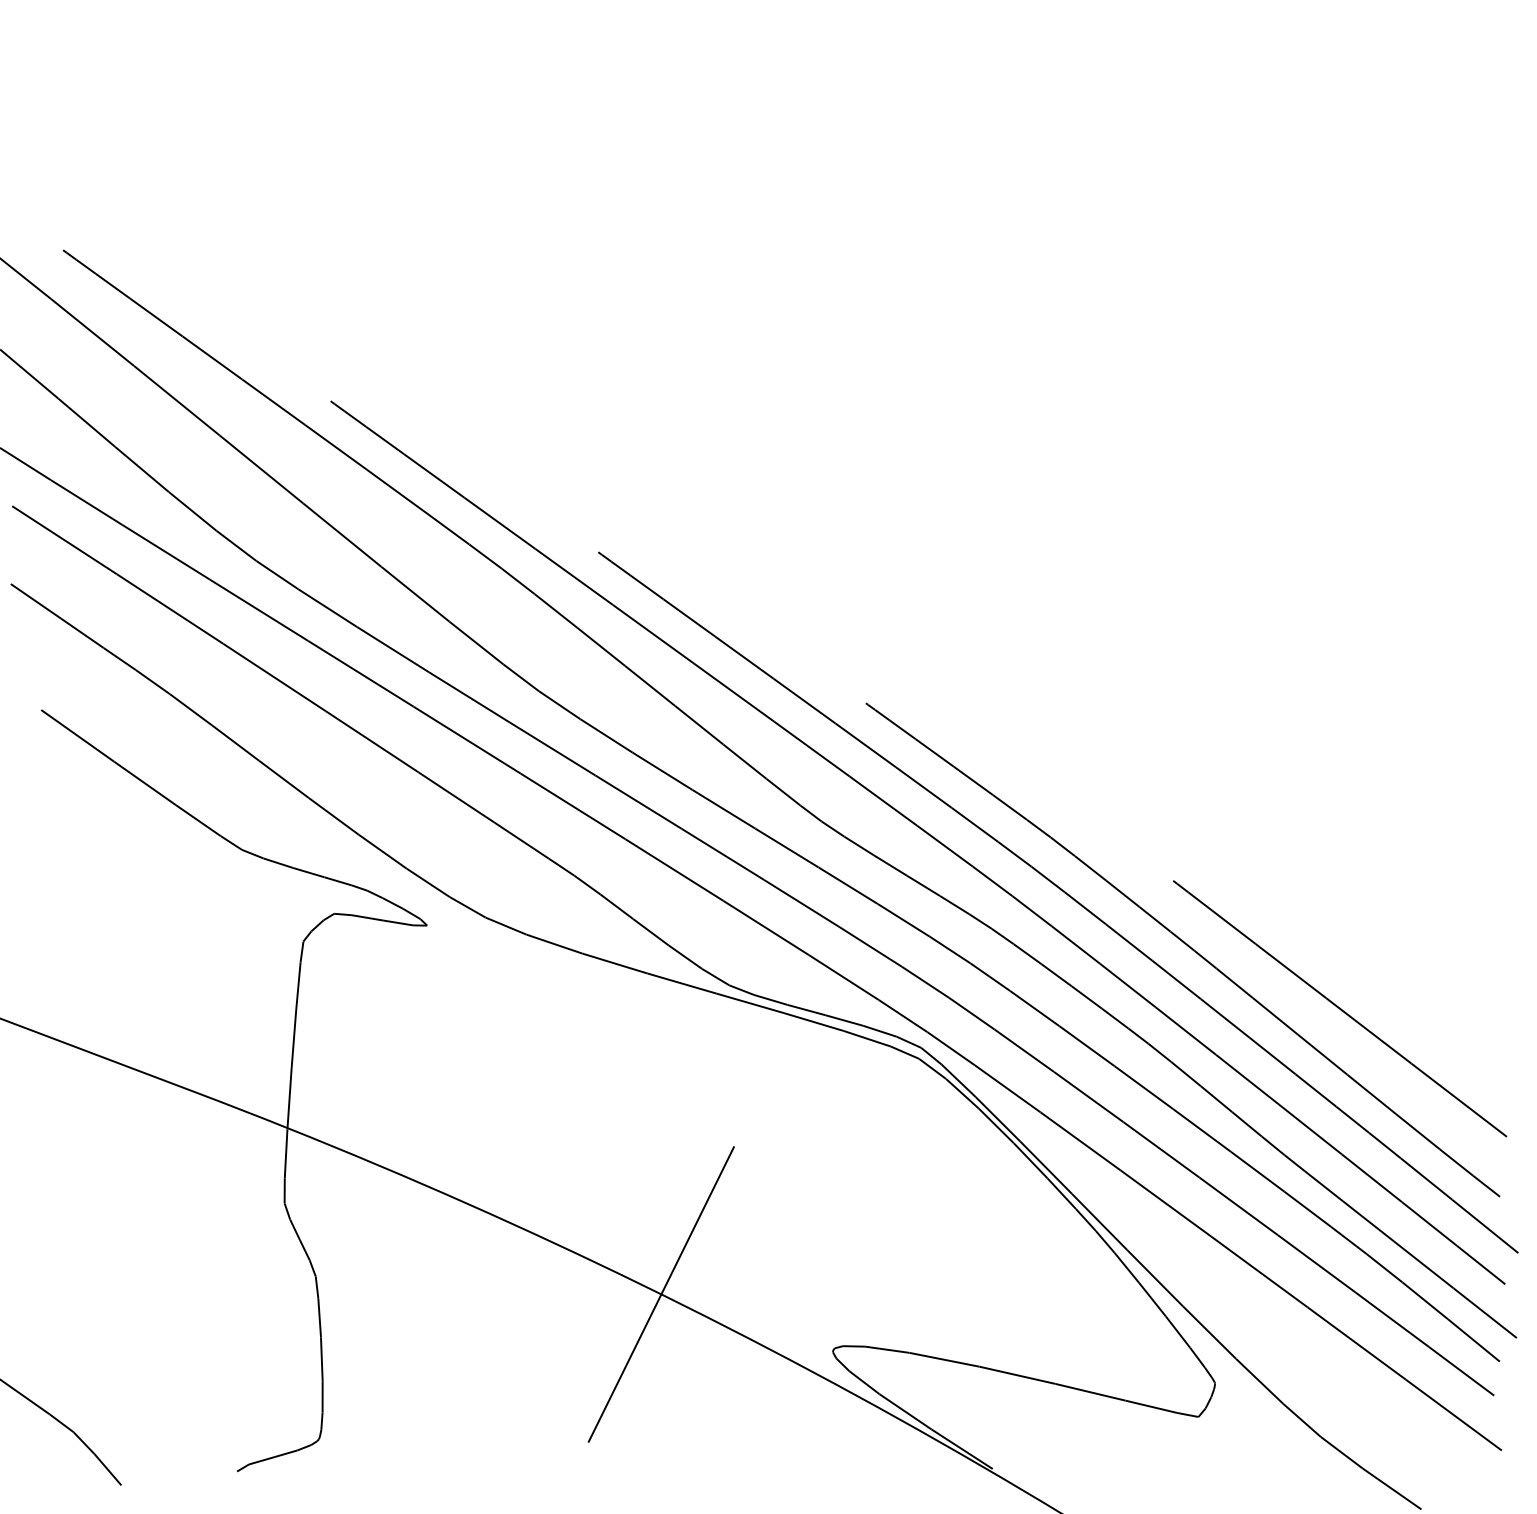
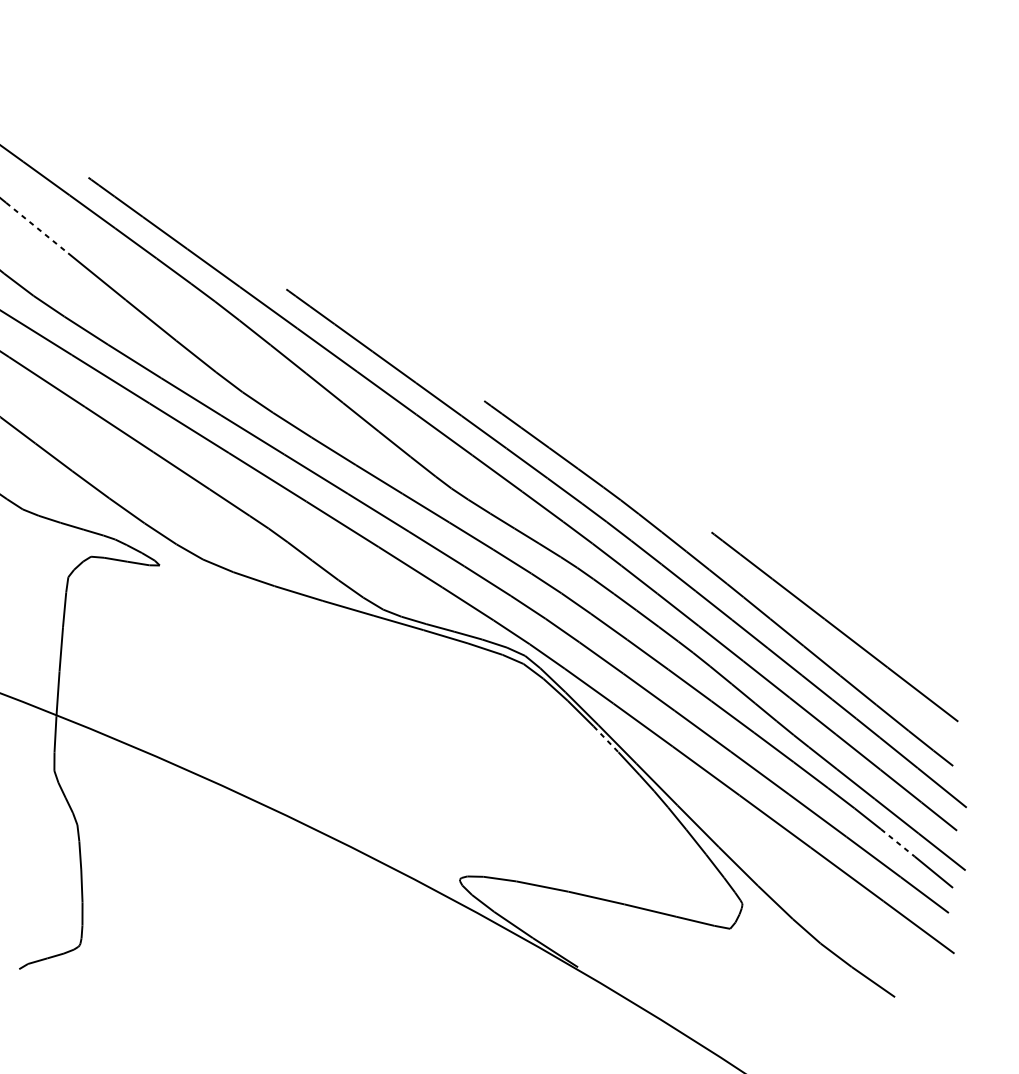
line: (261, 469) -> (37, 228), solid -> dashed
line: (1030, 1161) -> (605, 739), solid -> dashed
line: (660, 1294) -> (332, 838), removed
line: (1425, 1301) -> (898, 843), solid -> dashed

